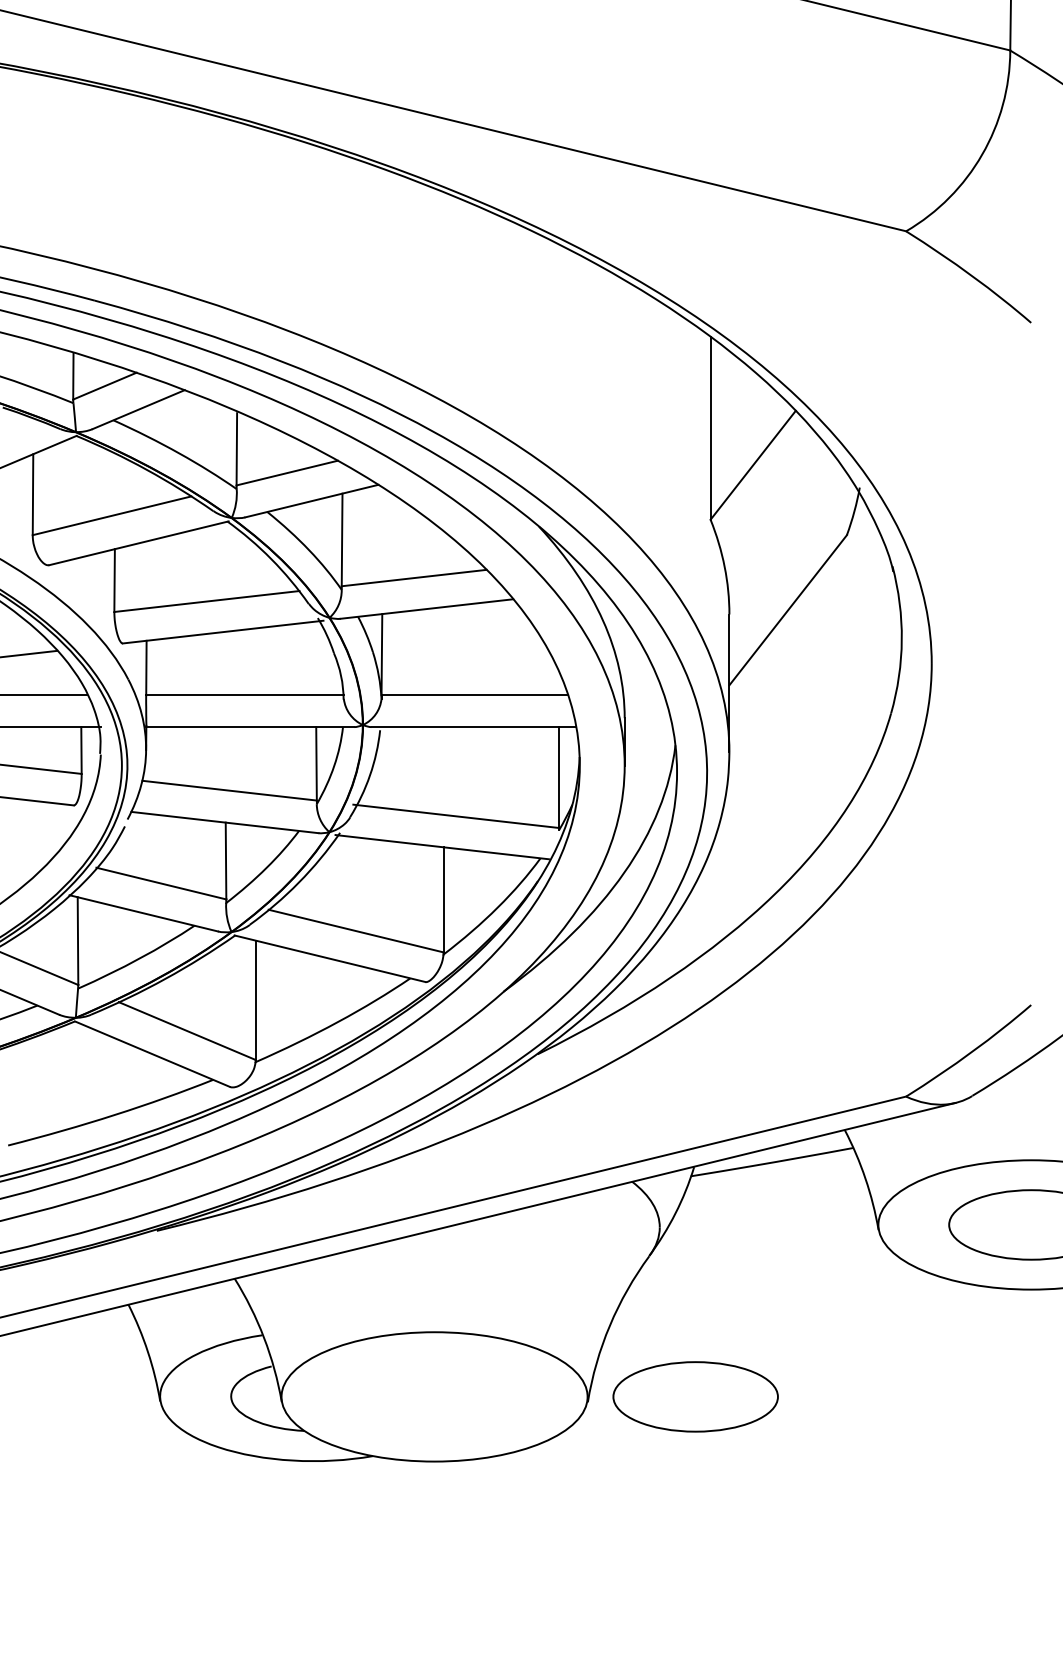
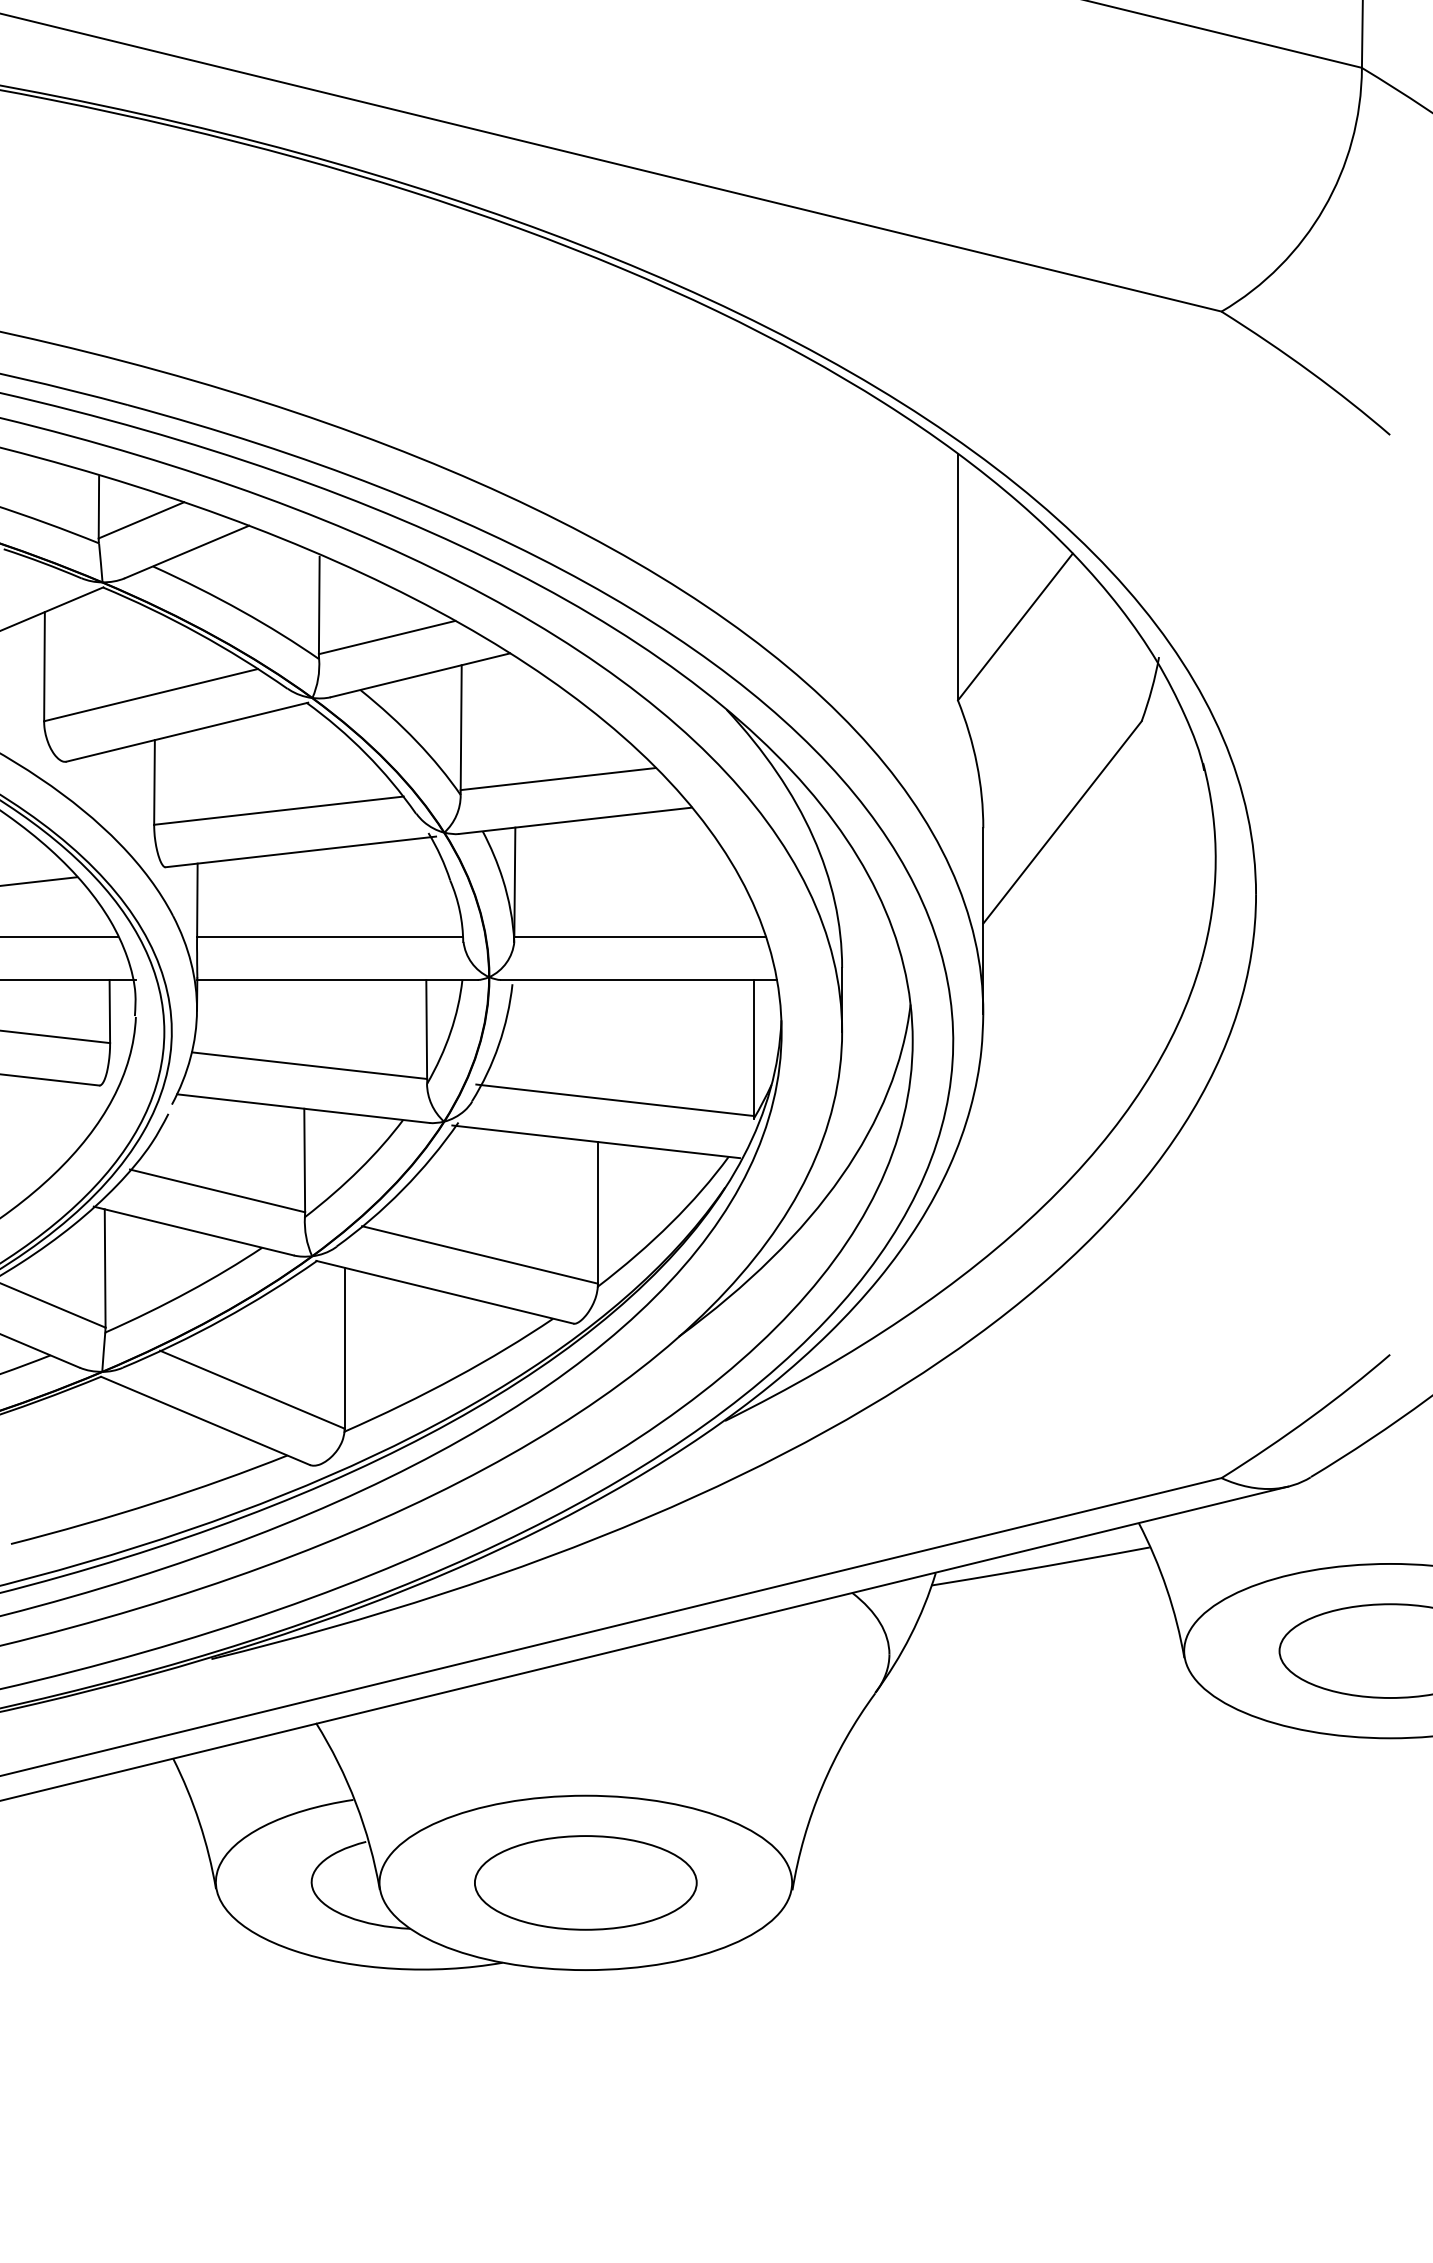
part: (695, 1396) -> (585, 1882), moved

